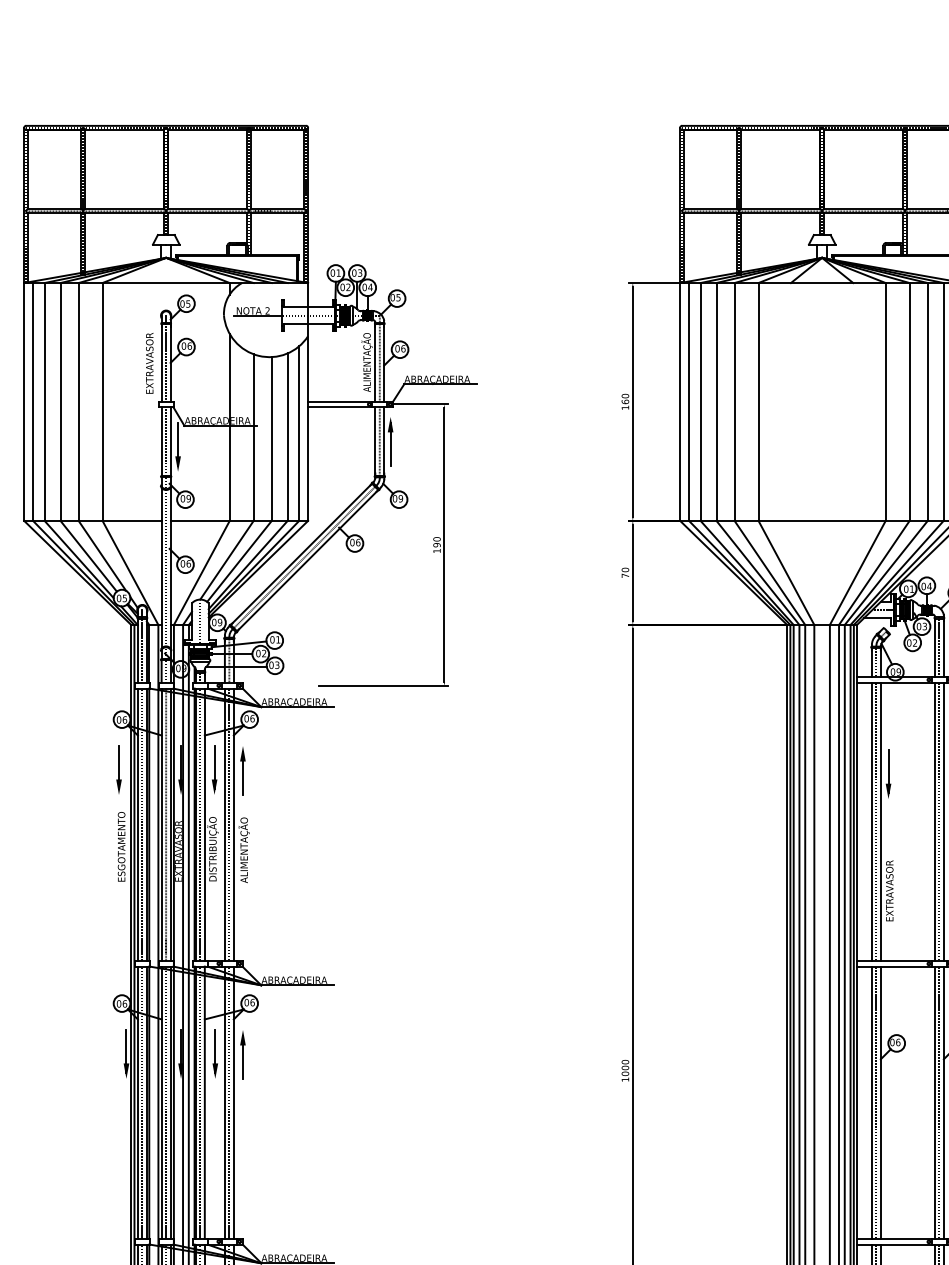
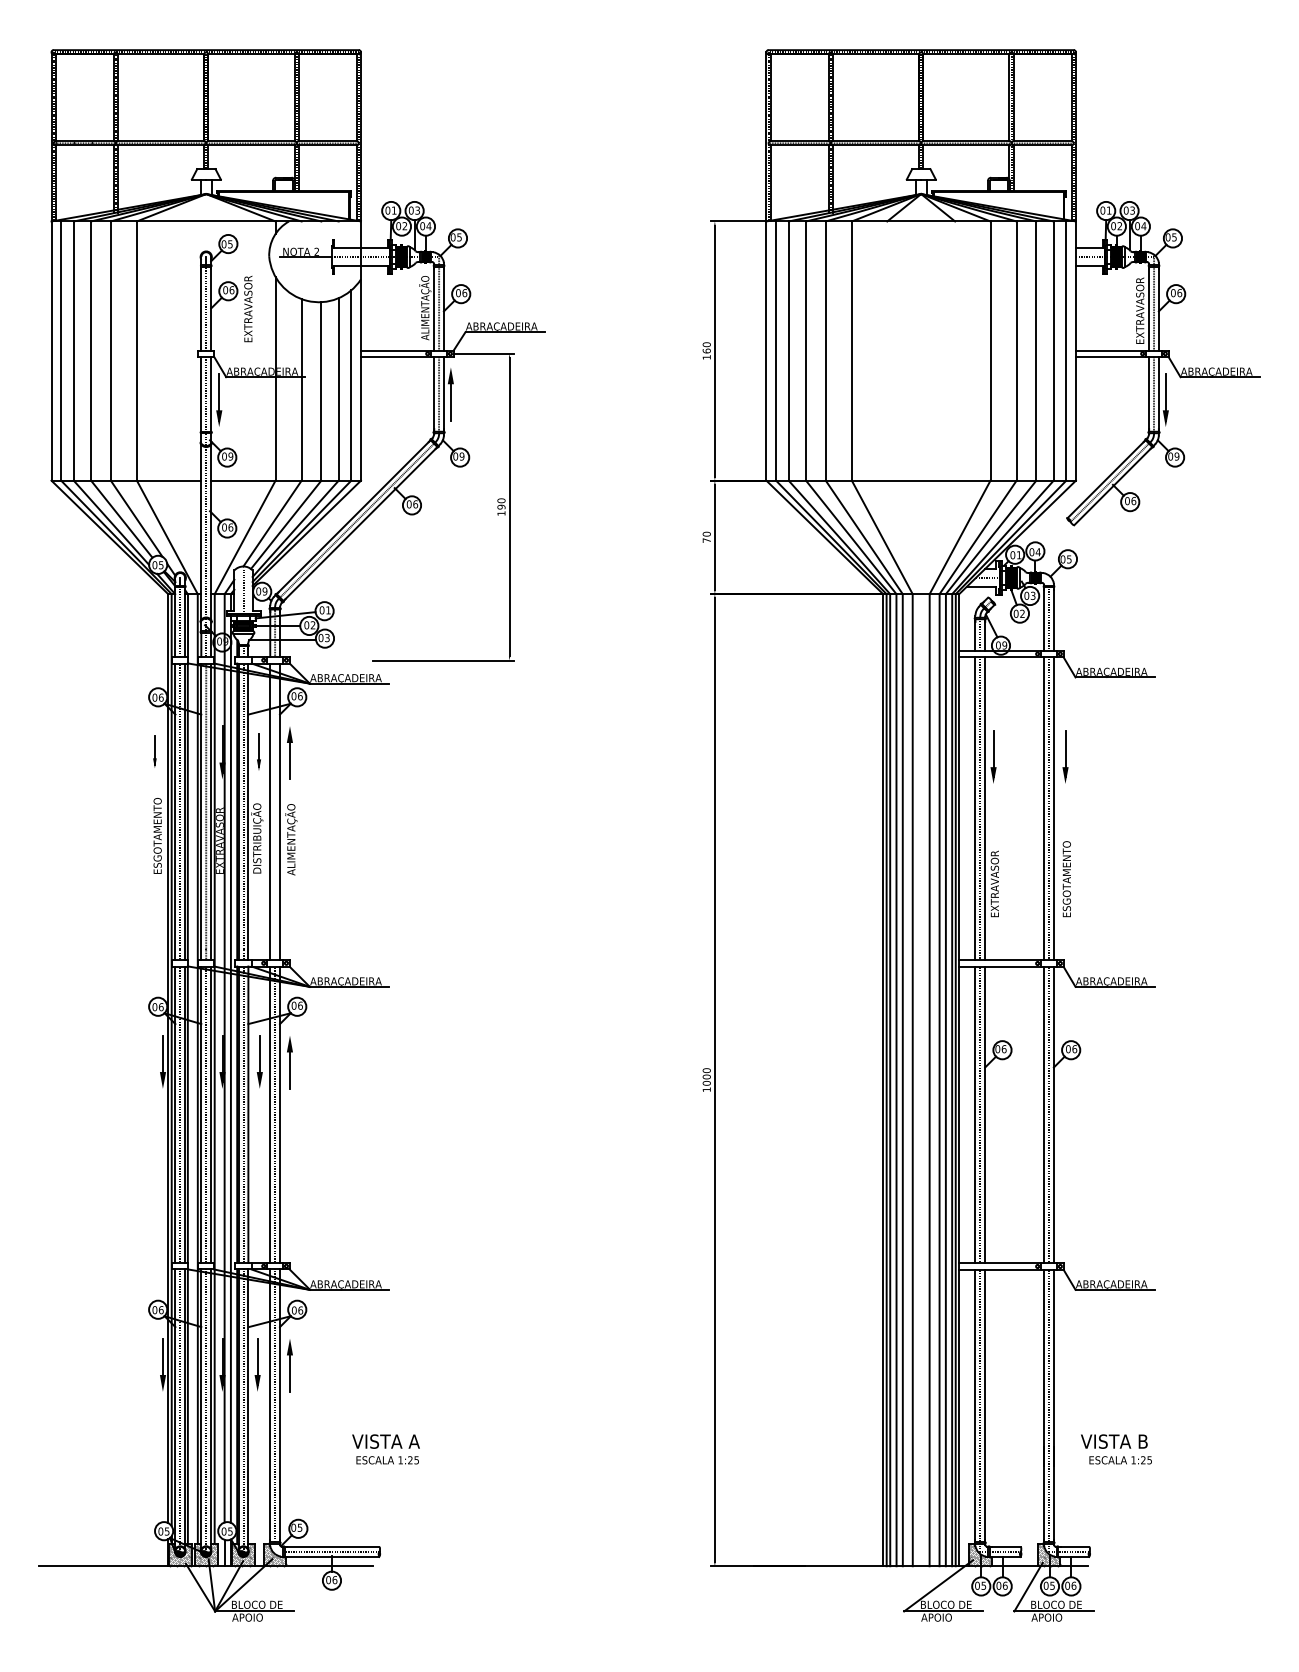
text: (149, 362) -> (248, 308), moved
part: (118, 769) -> (154, 751), size x0.6
part: (214, 769) -> (258, 751), size x0.7
line: (229, 824) -> (275, 811), removed

